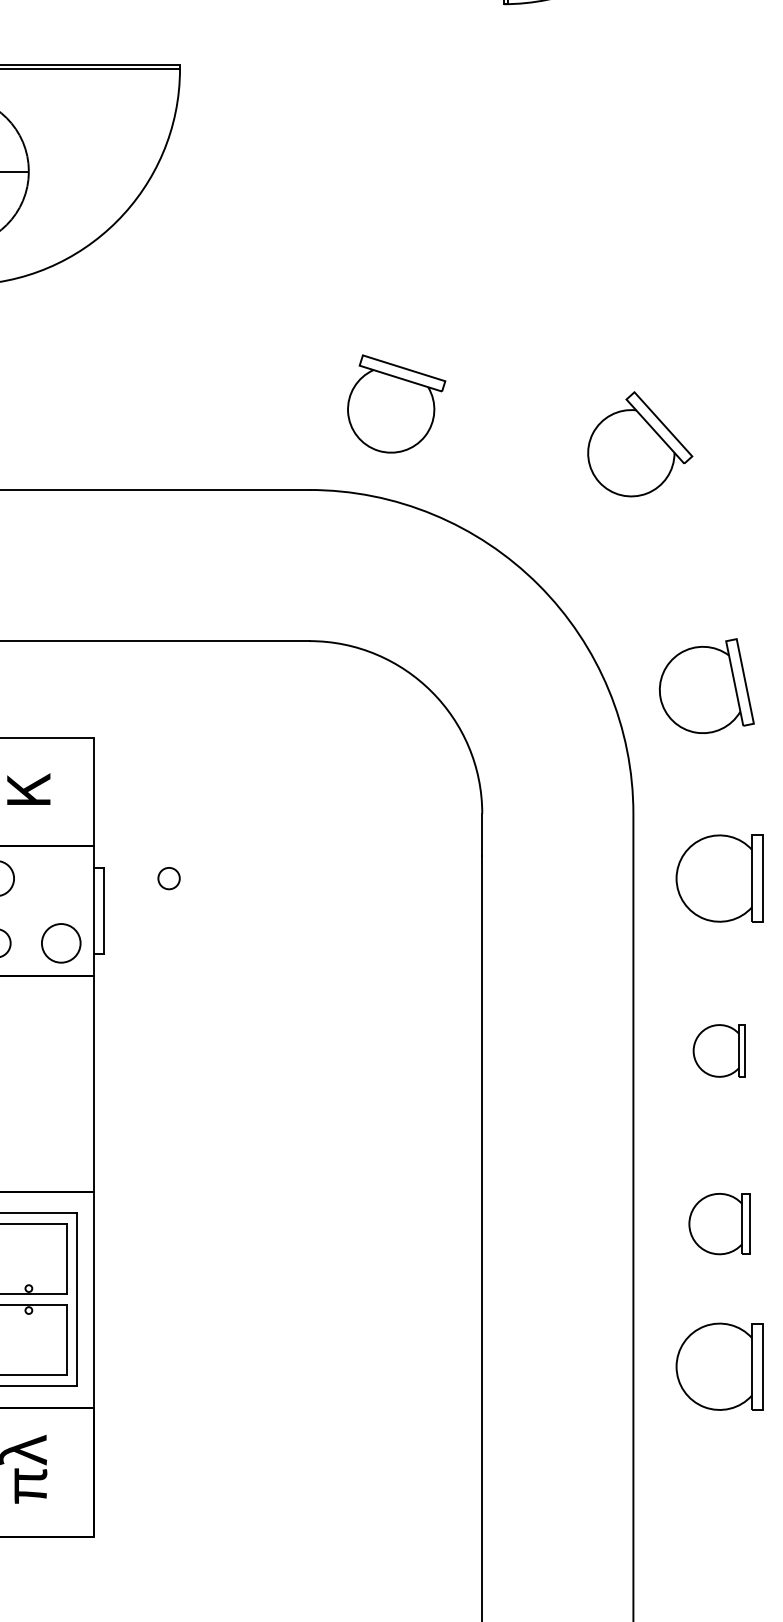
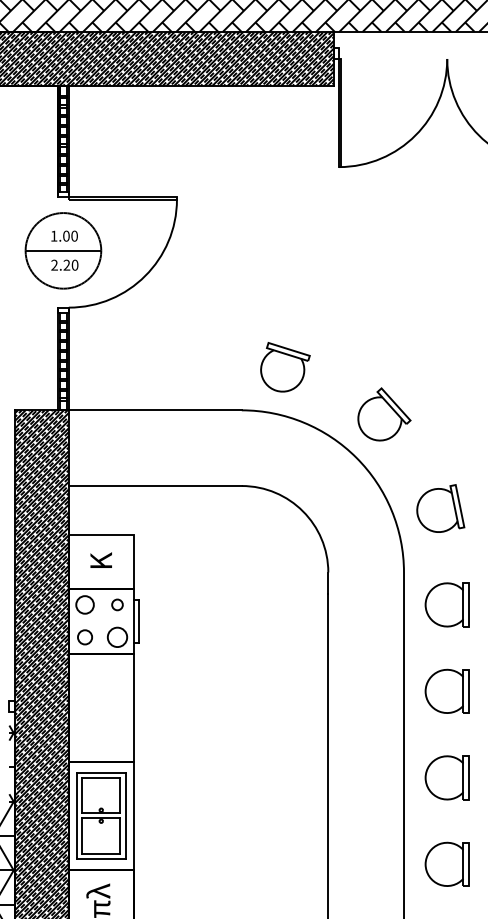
part: (640, 444) -> (384, 414), moved
circle: (169, 877) -> (117, 604), moved
part: (718, 1049) -> (446, 690), size x1.67
part: (718, 1223) -> (446, 777), size x1.43
part: (718, 1364) -> (446, 863), moved

